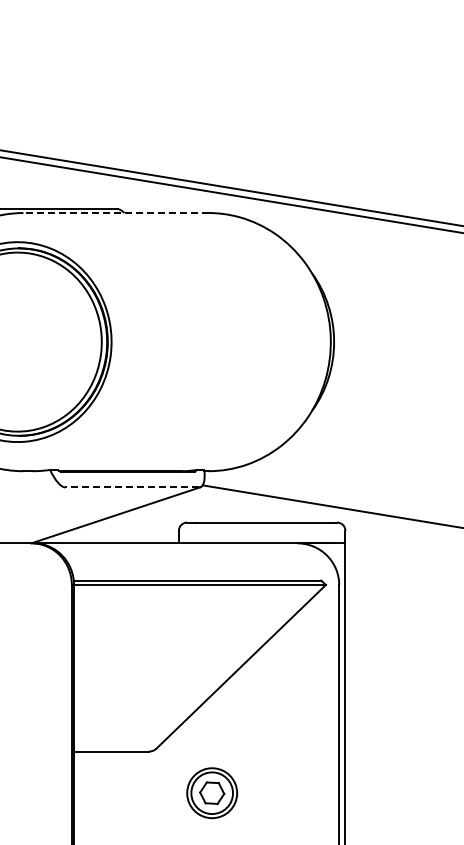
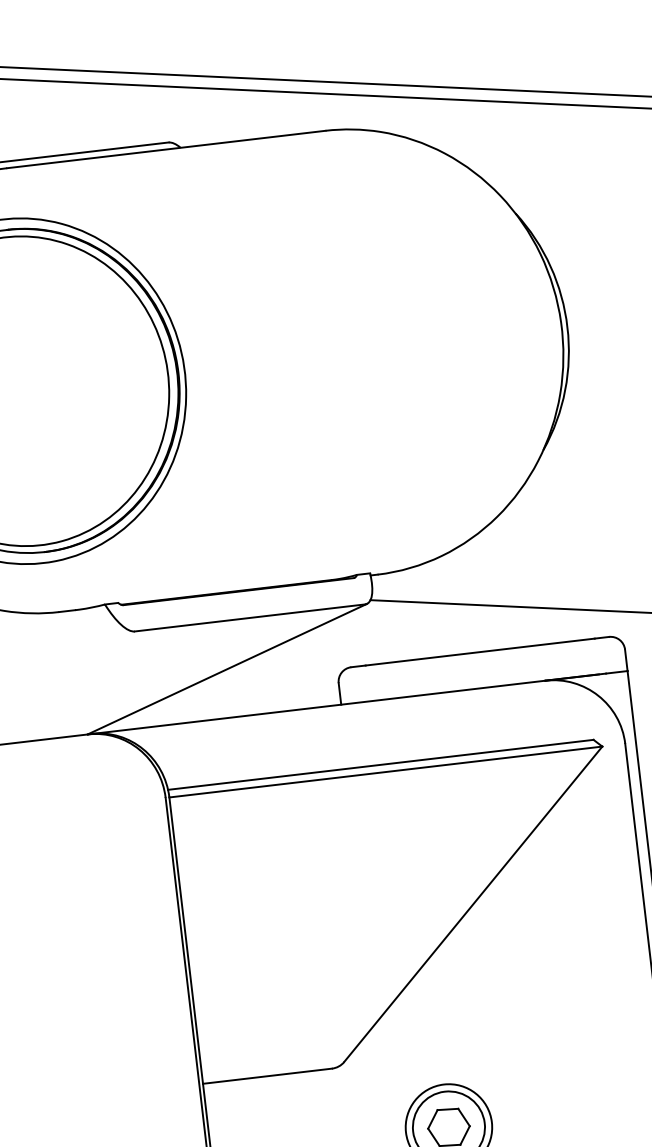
line: (115, 213) -> (165, 150), dashed -> solid
line: (132, 487) -> (250, 618), dashed -> solid

